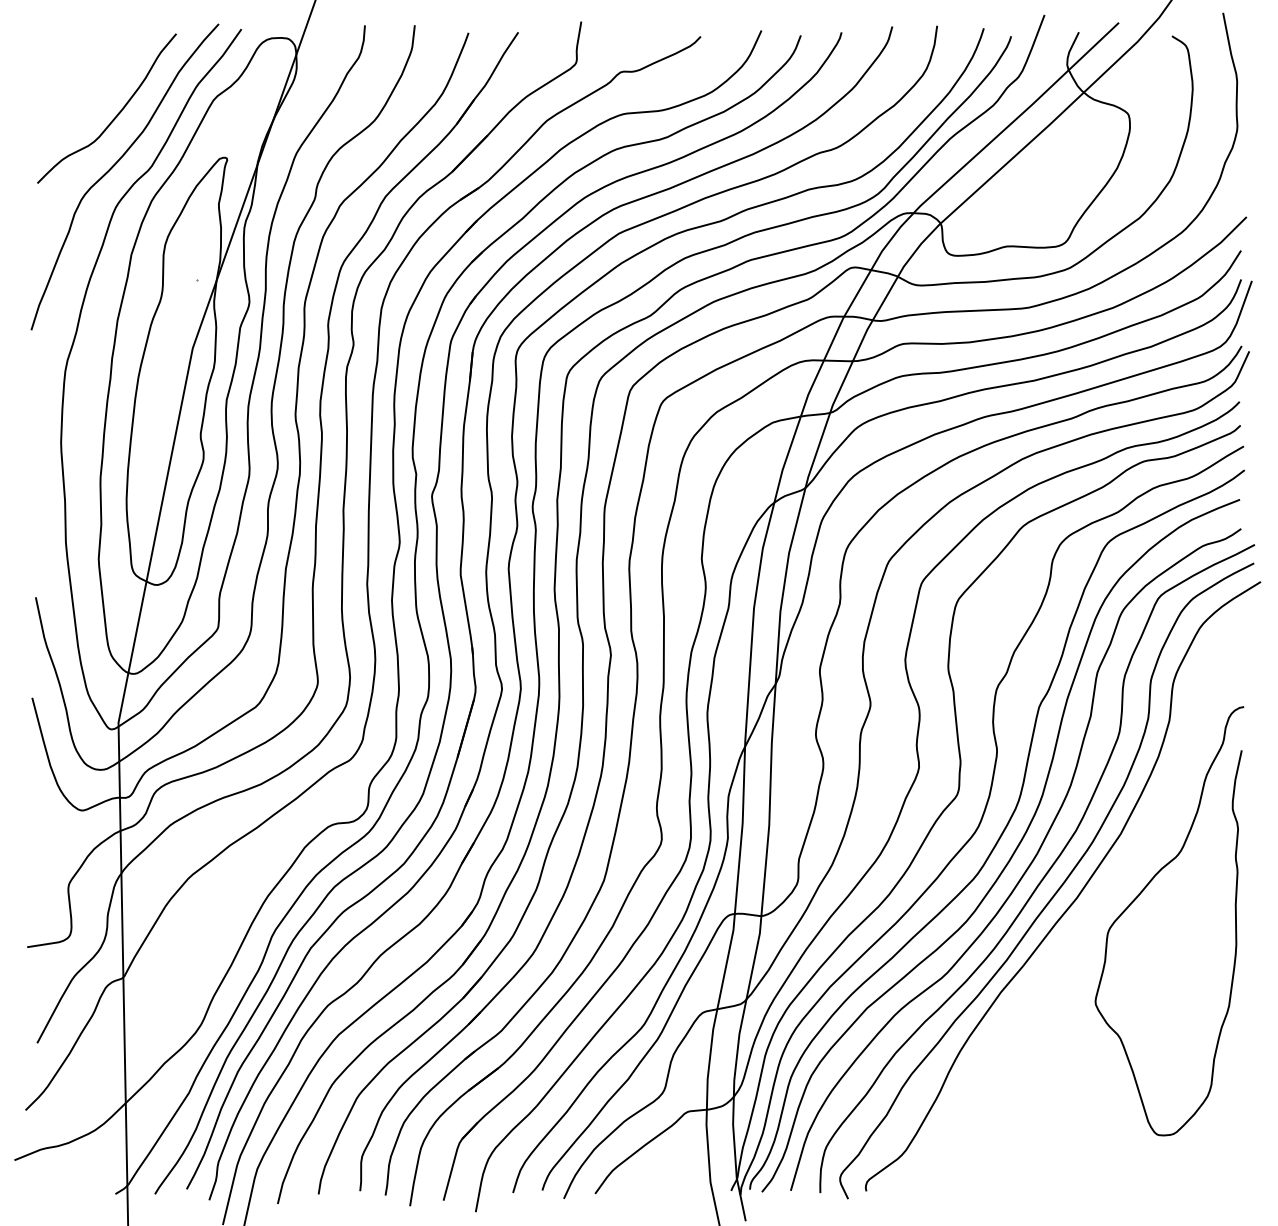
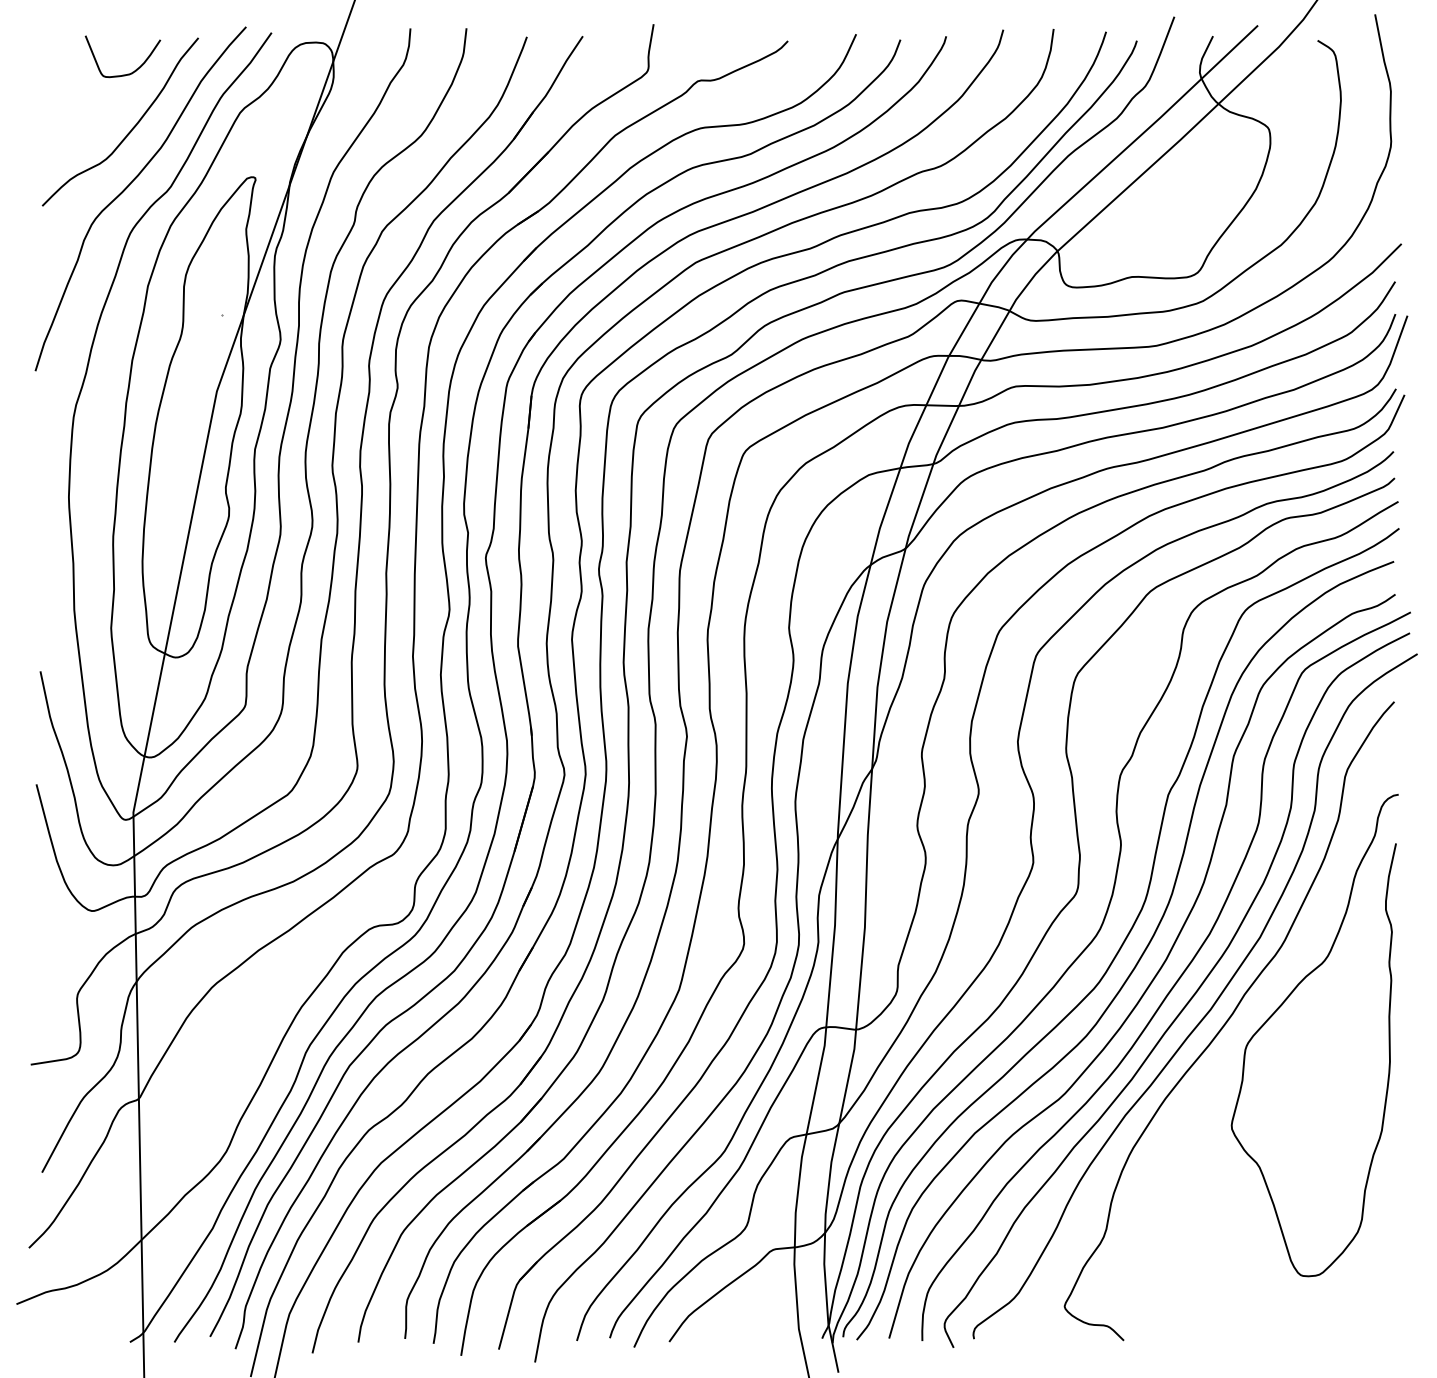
curve: (112, 65) -> (126, 73), added
curve: (1093, 907) -> (1229, 1020), added

